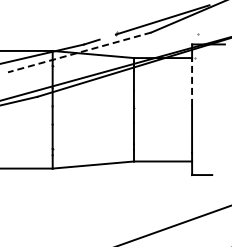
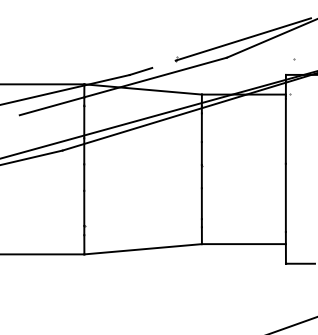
line: (79, 52) -> (123, 86), dashed -> solid
line: (192, 82) -> (286, 129), dashed -> solid

